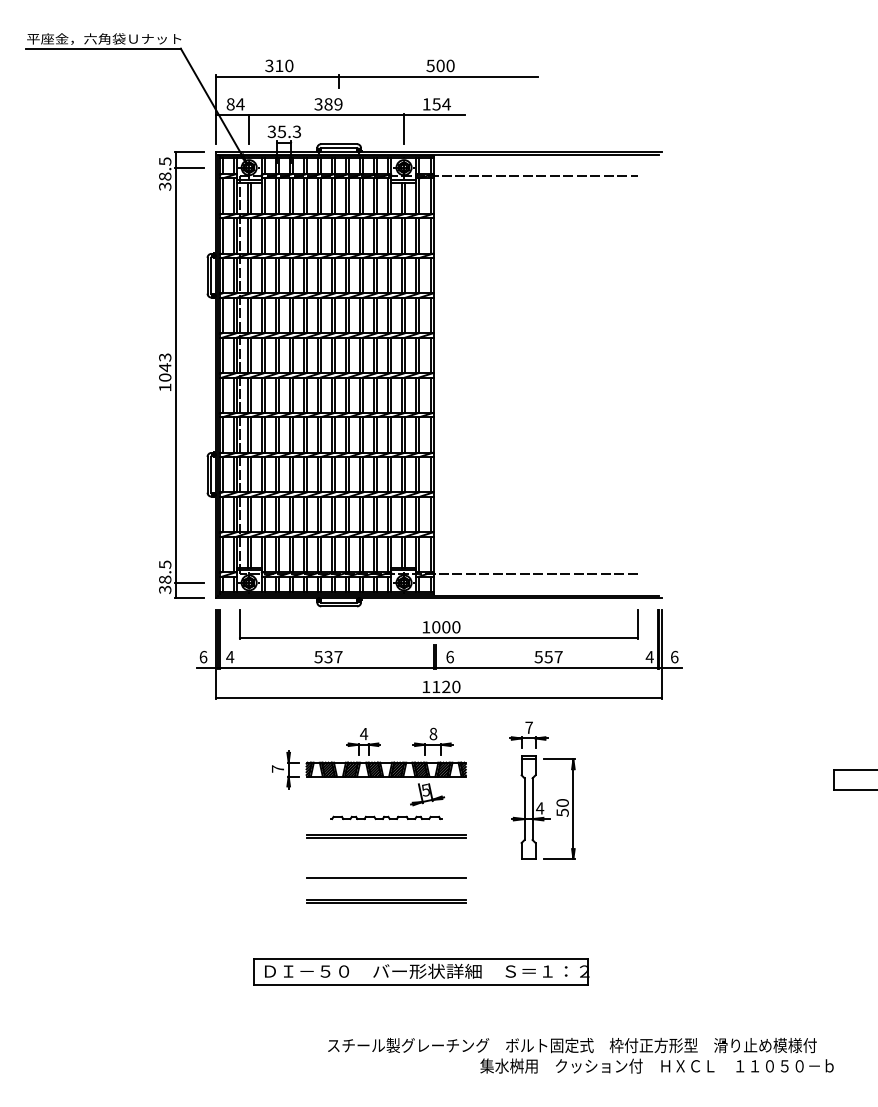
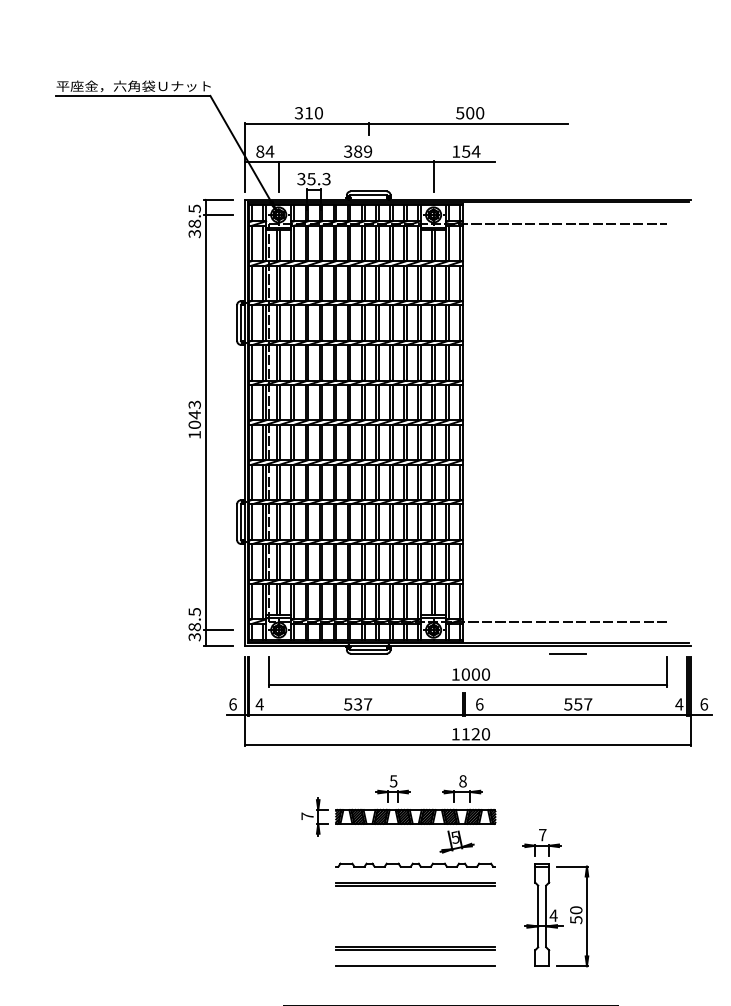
line: (538, 606) -> (568, 653), added
text: (364, 734) -> (394, 781), 4 -> 5
part: (533, 790) -> (547, 897), moved
part: (386, 817) -> (416, 864), size x1.43
line: (386, 877) -> (416, 965), moved

